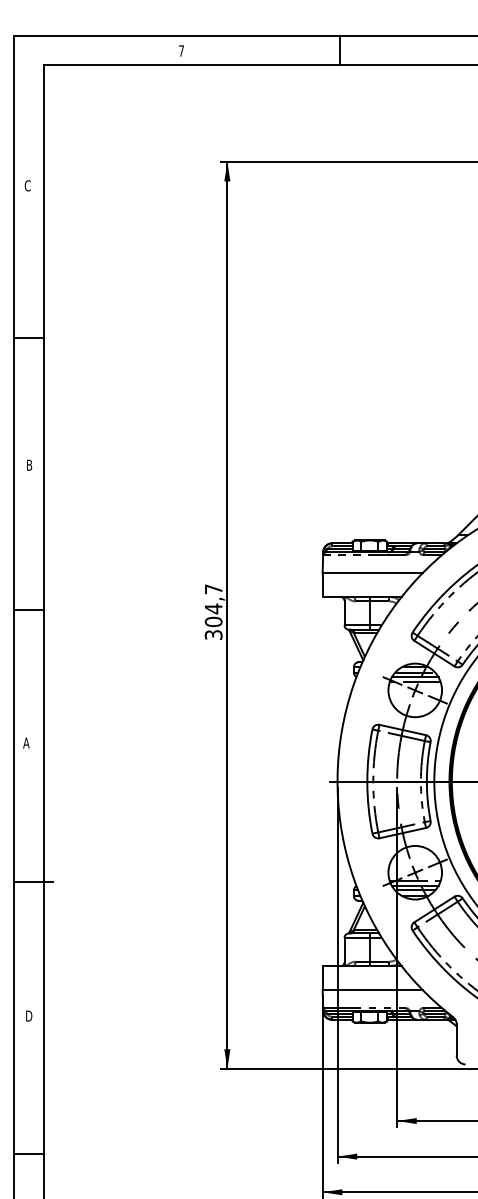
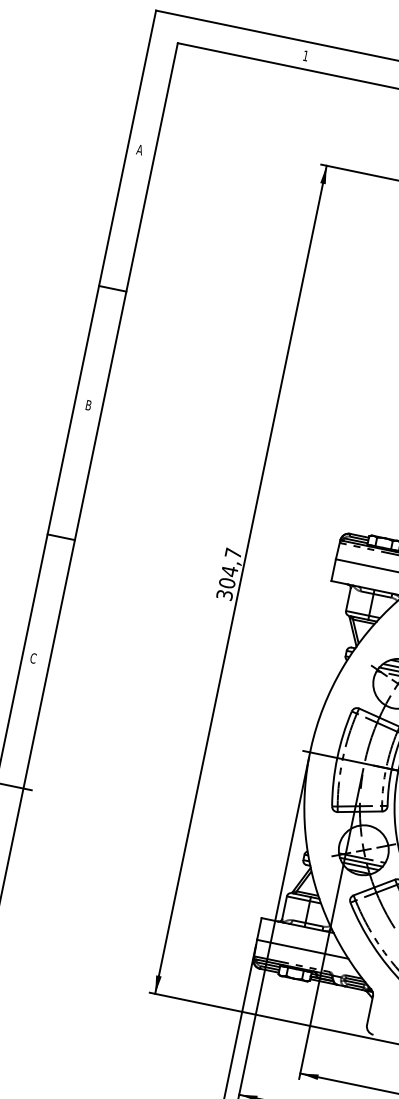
text: (181, 50) -> (305, 55), 7 -> 1
text: (27, 185) -> (139, 149), C -> A
text: (26, 742) -> (33, 657), A -> C

